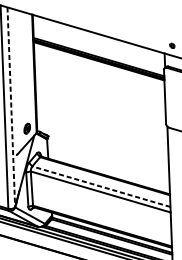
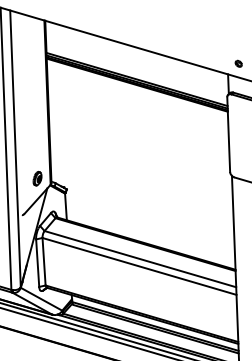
line: (11, 106) -> (15, 148), dashed -> solid
line: (101, 186) -> (140, 259), dashed -> solid

